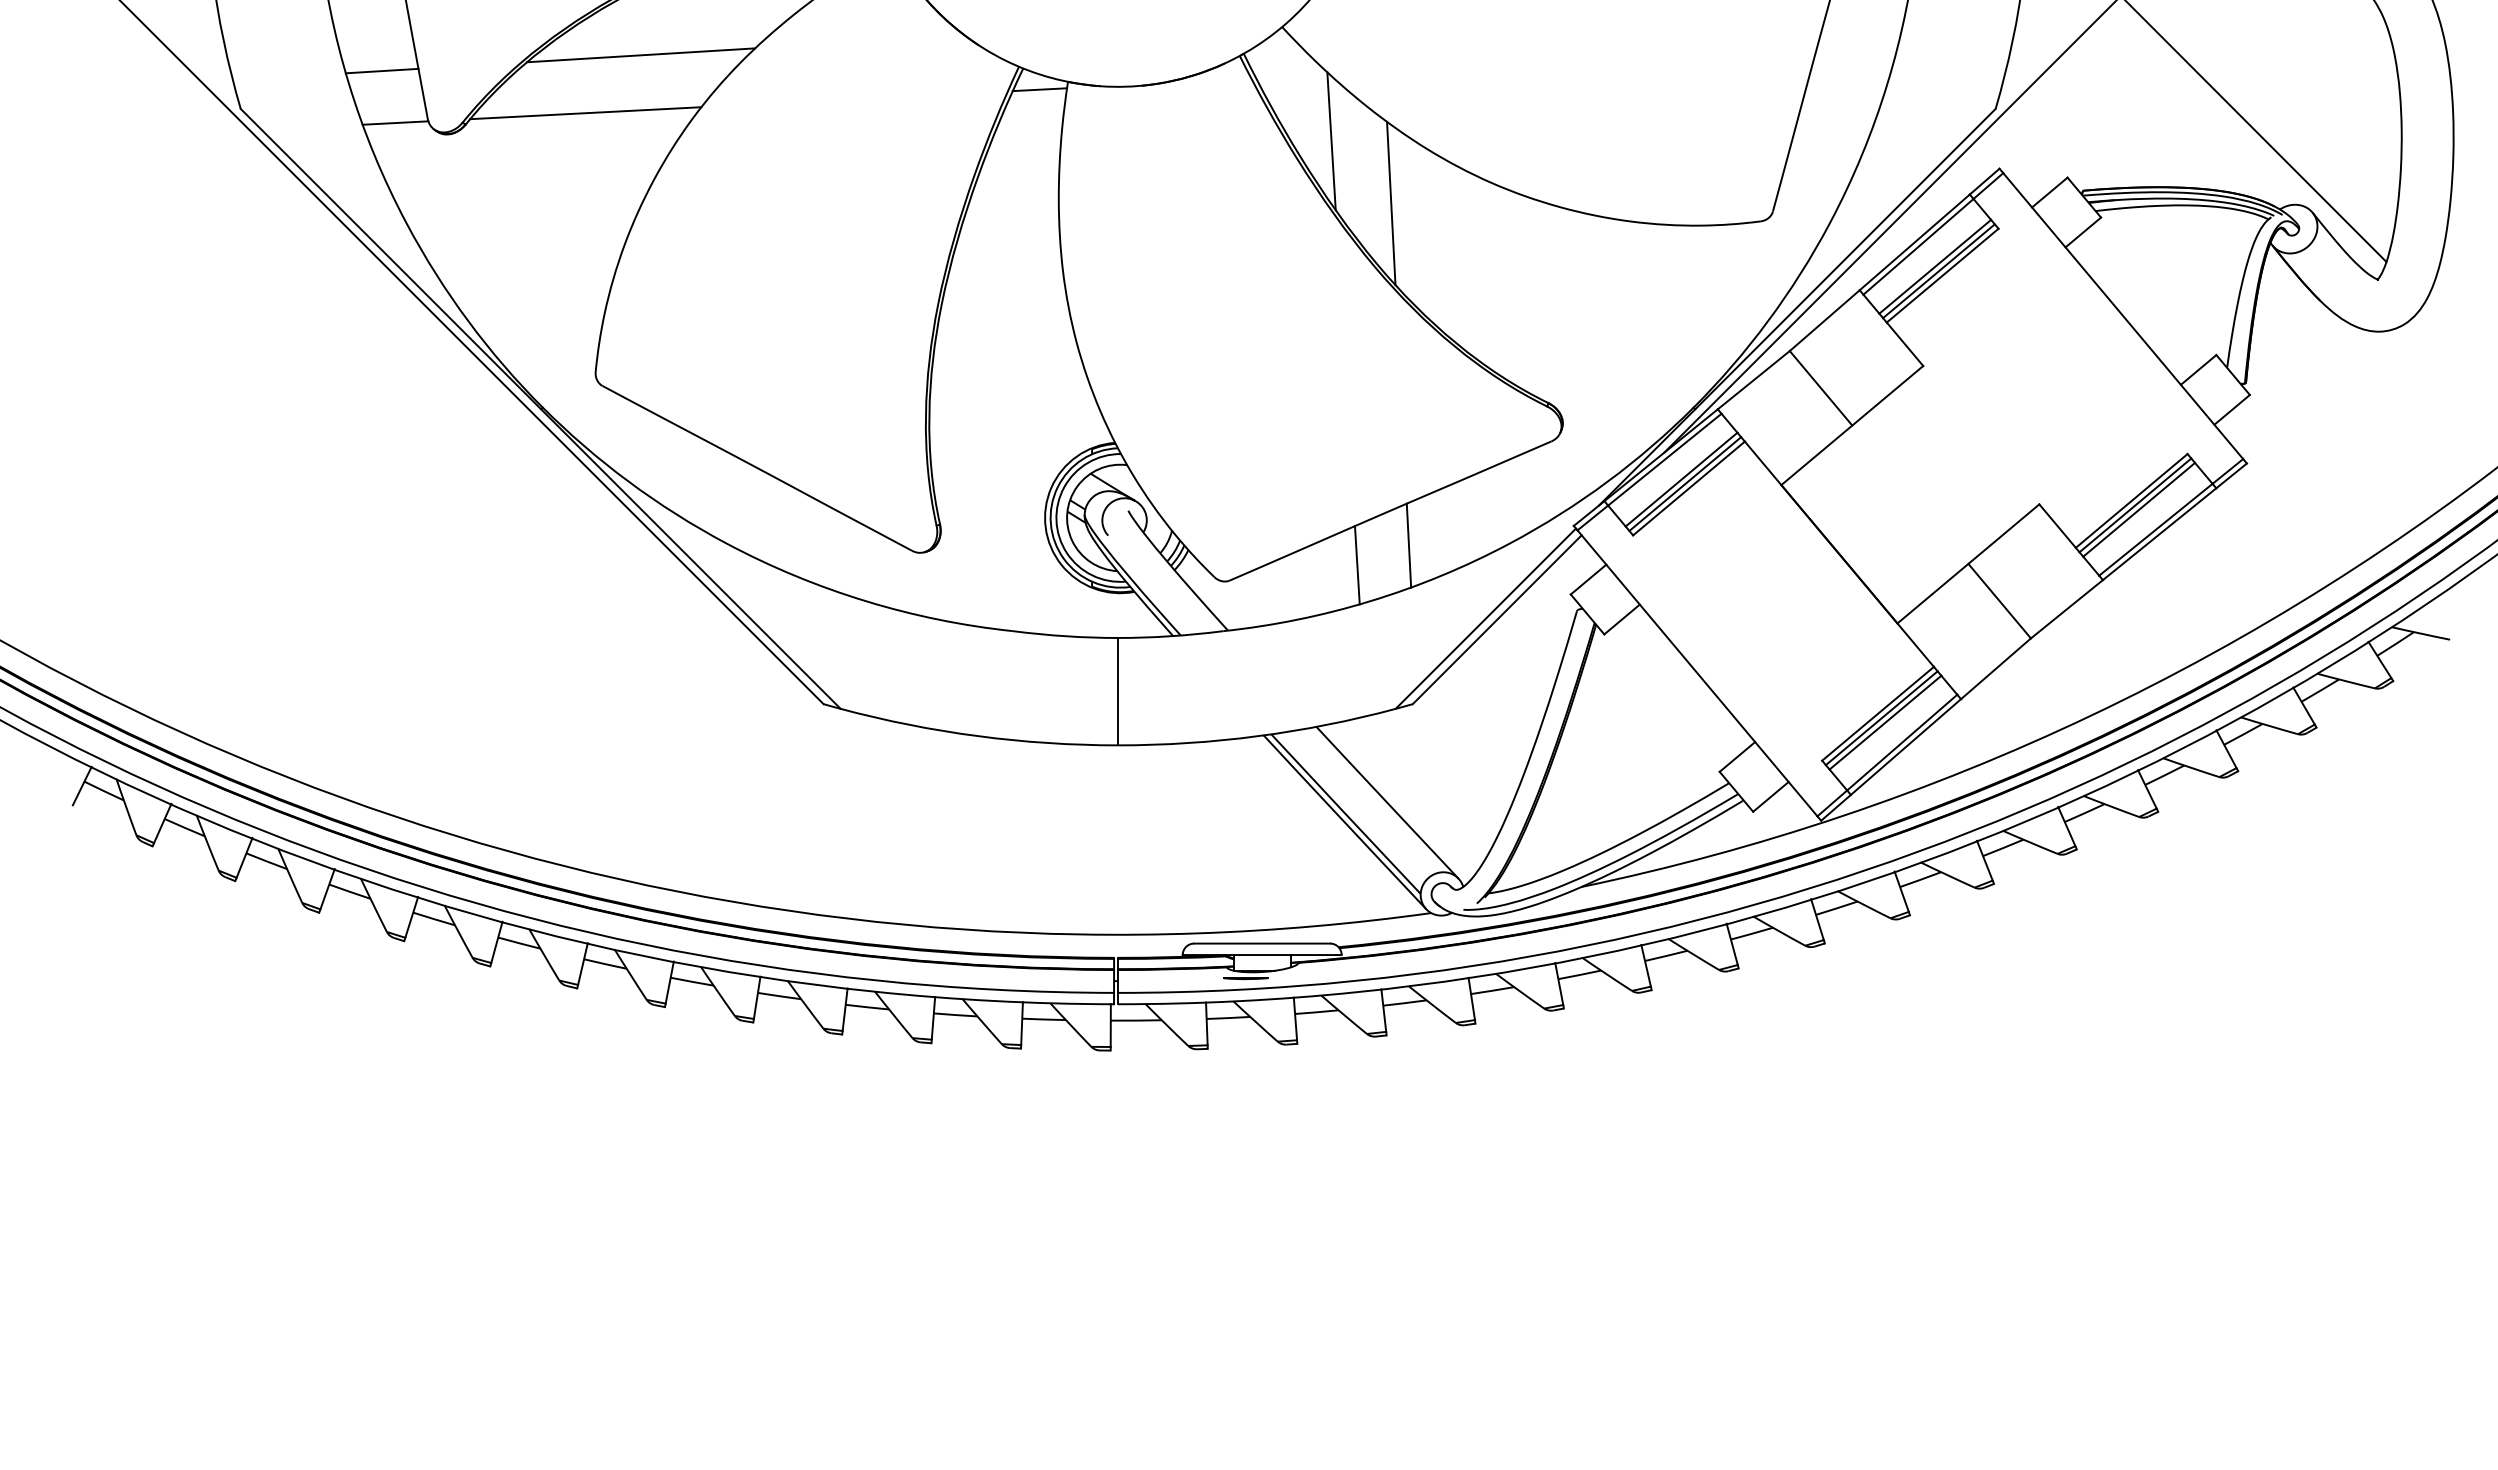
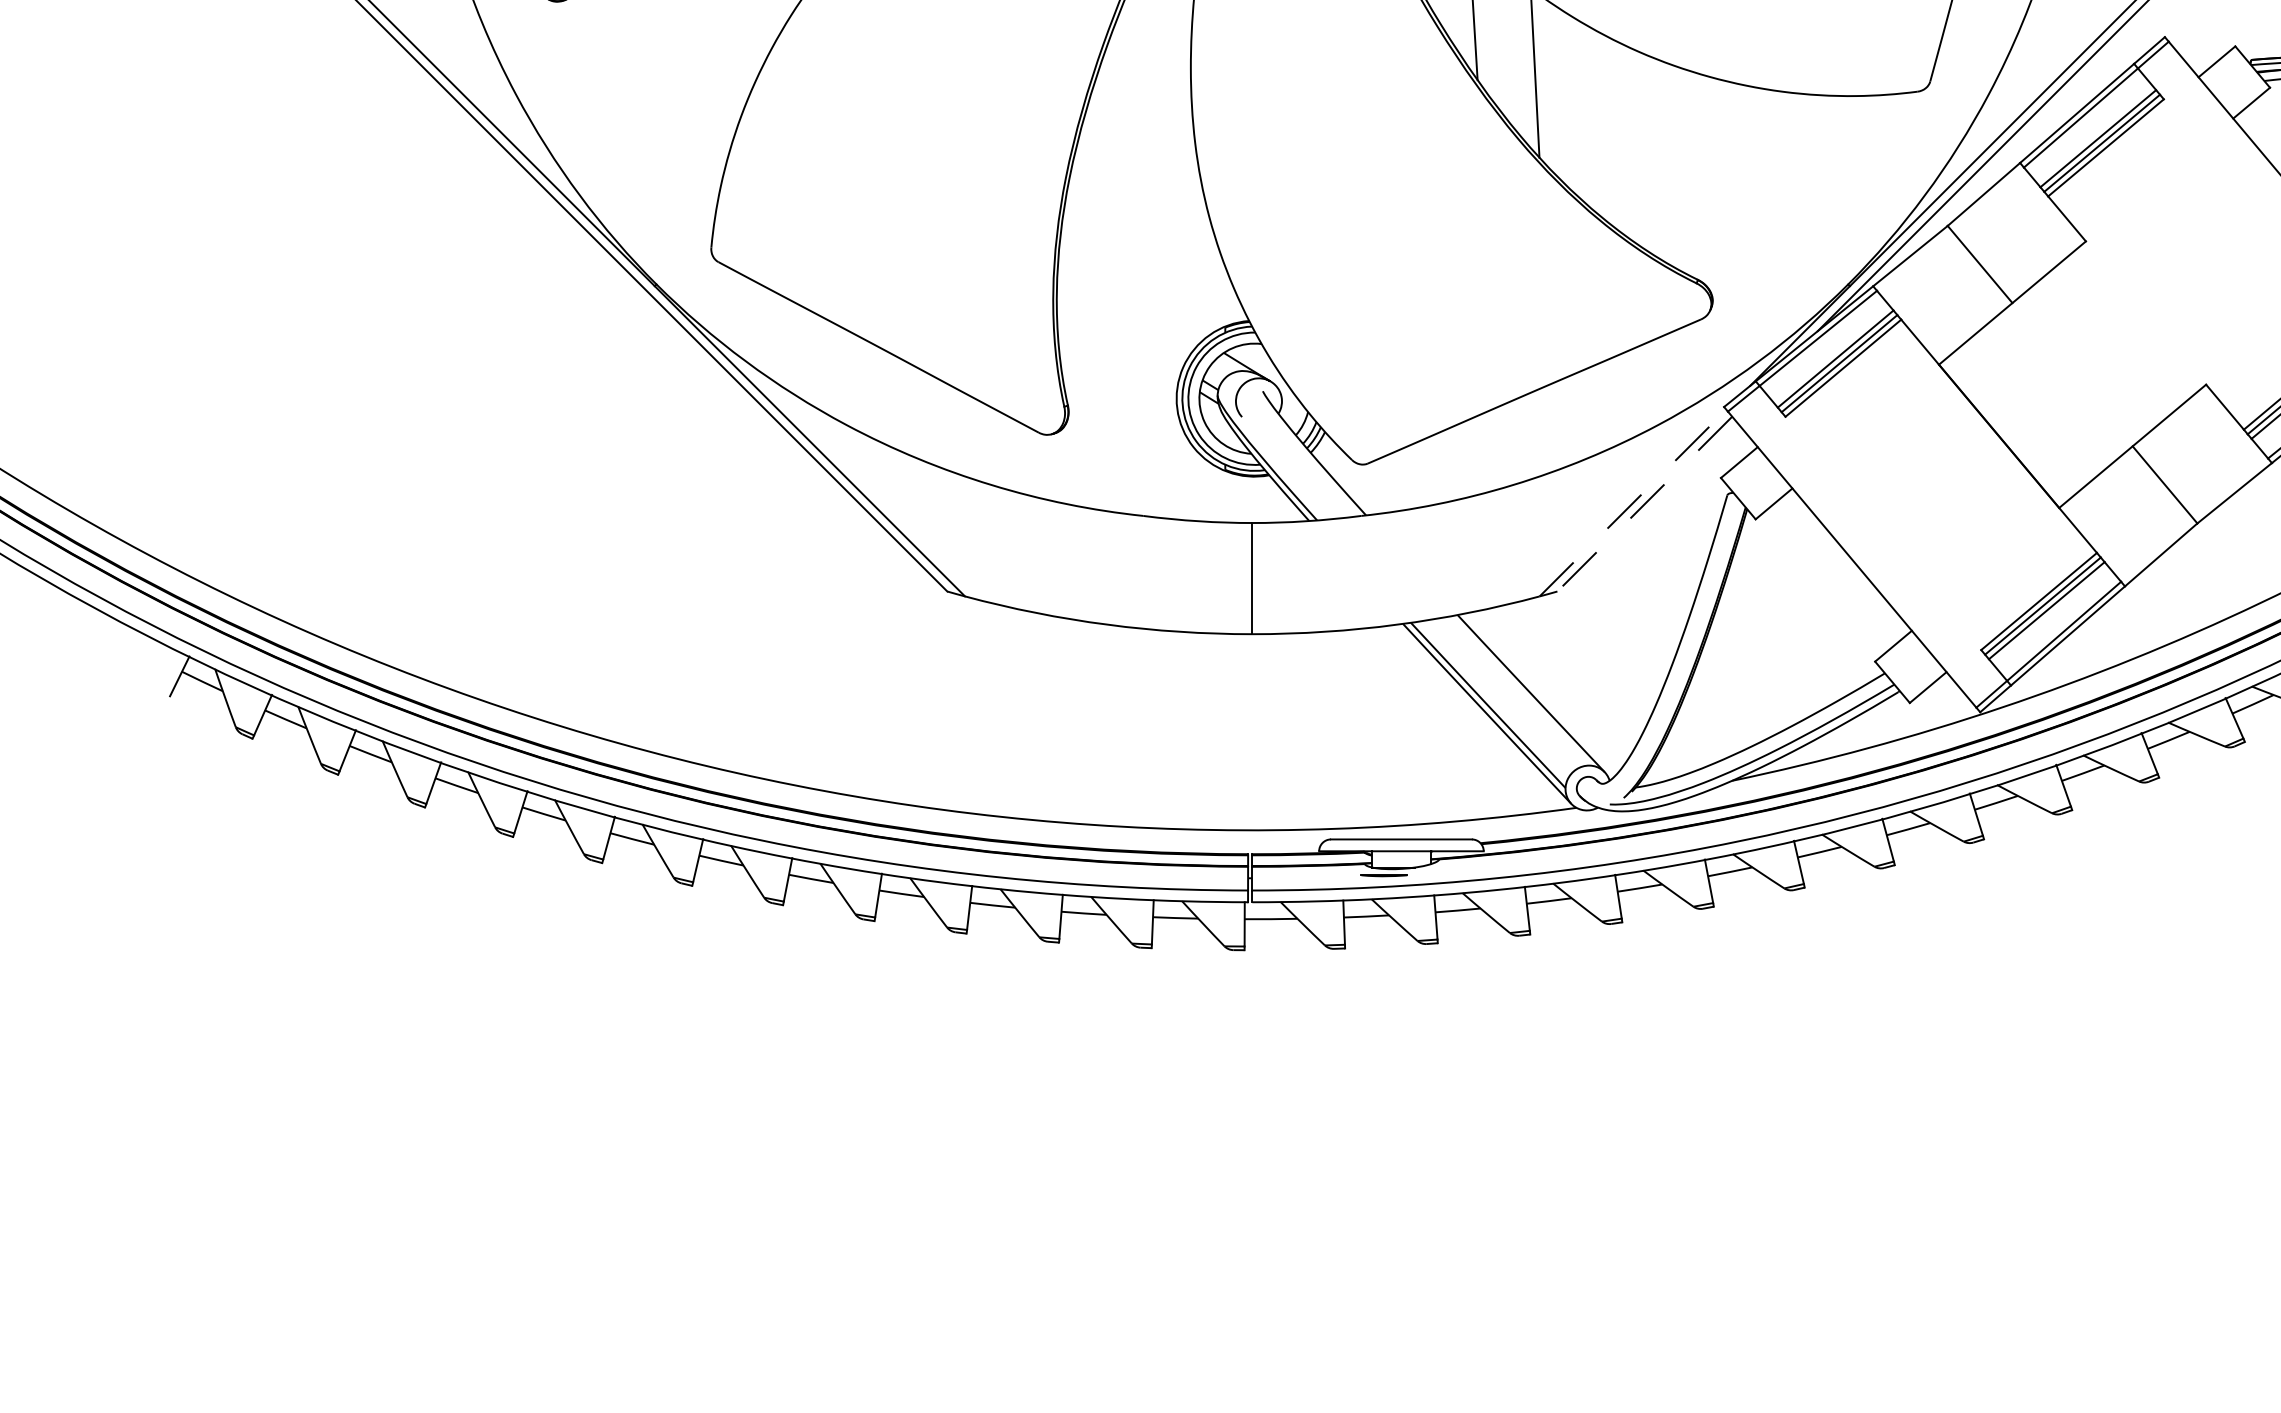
line: (1408, 545) -> (1552, 427), removed
line: (1356, 565) -> (1499, 447), removed
line: (1486, 618) -> (1633, 502), solid -> dashed
line: (1496, 620) -> (1644, 504), solid -> dashed

